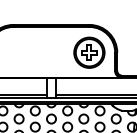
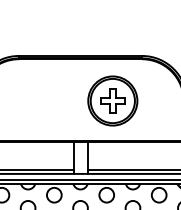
part: (89, 52) -> (112, 100), moved

